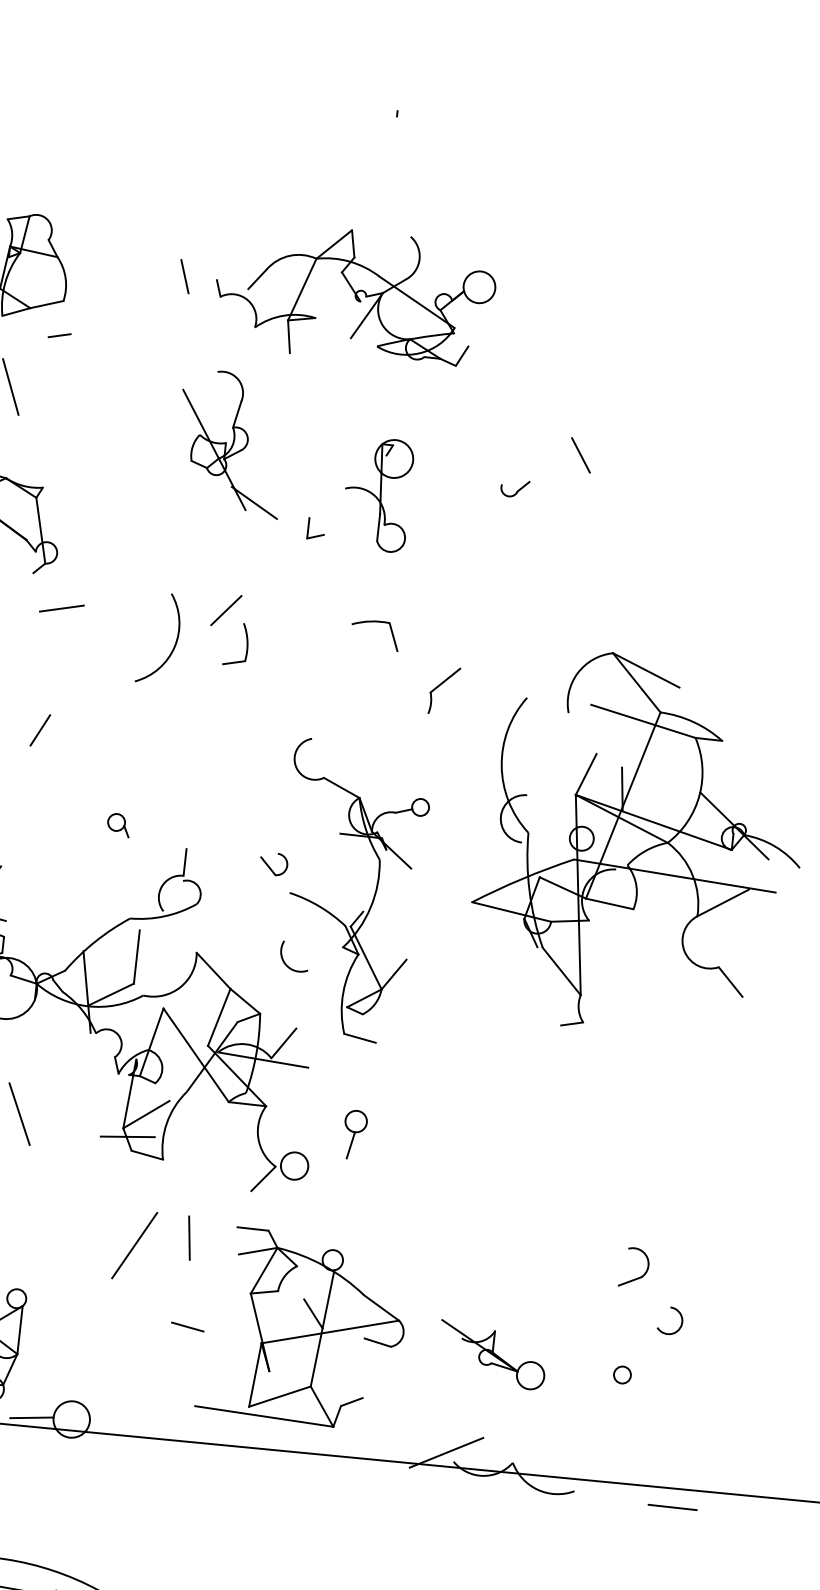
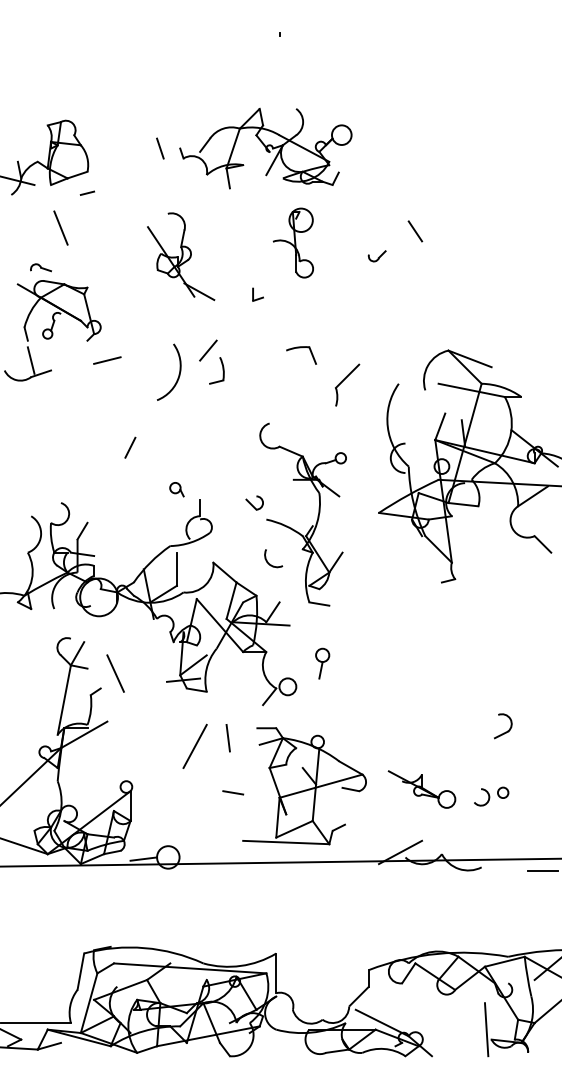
part: (231, 443) -> (181, 256), moved
part: (376, 493) -> (292, 242), moved
part: (444, 689) -> (347, 384), size x1.4
line: (40, 729) -> (130, 447), moved
part: (118, 824) -> (176, 489), moved
arc: (679, 1317) -> (487, 794), moved

